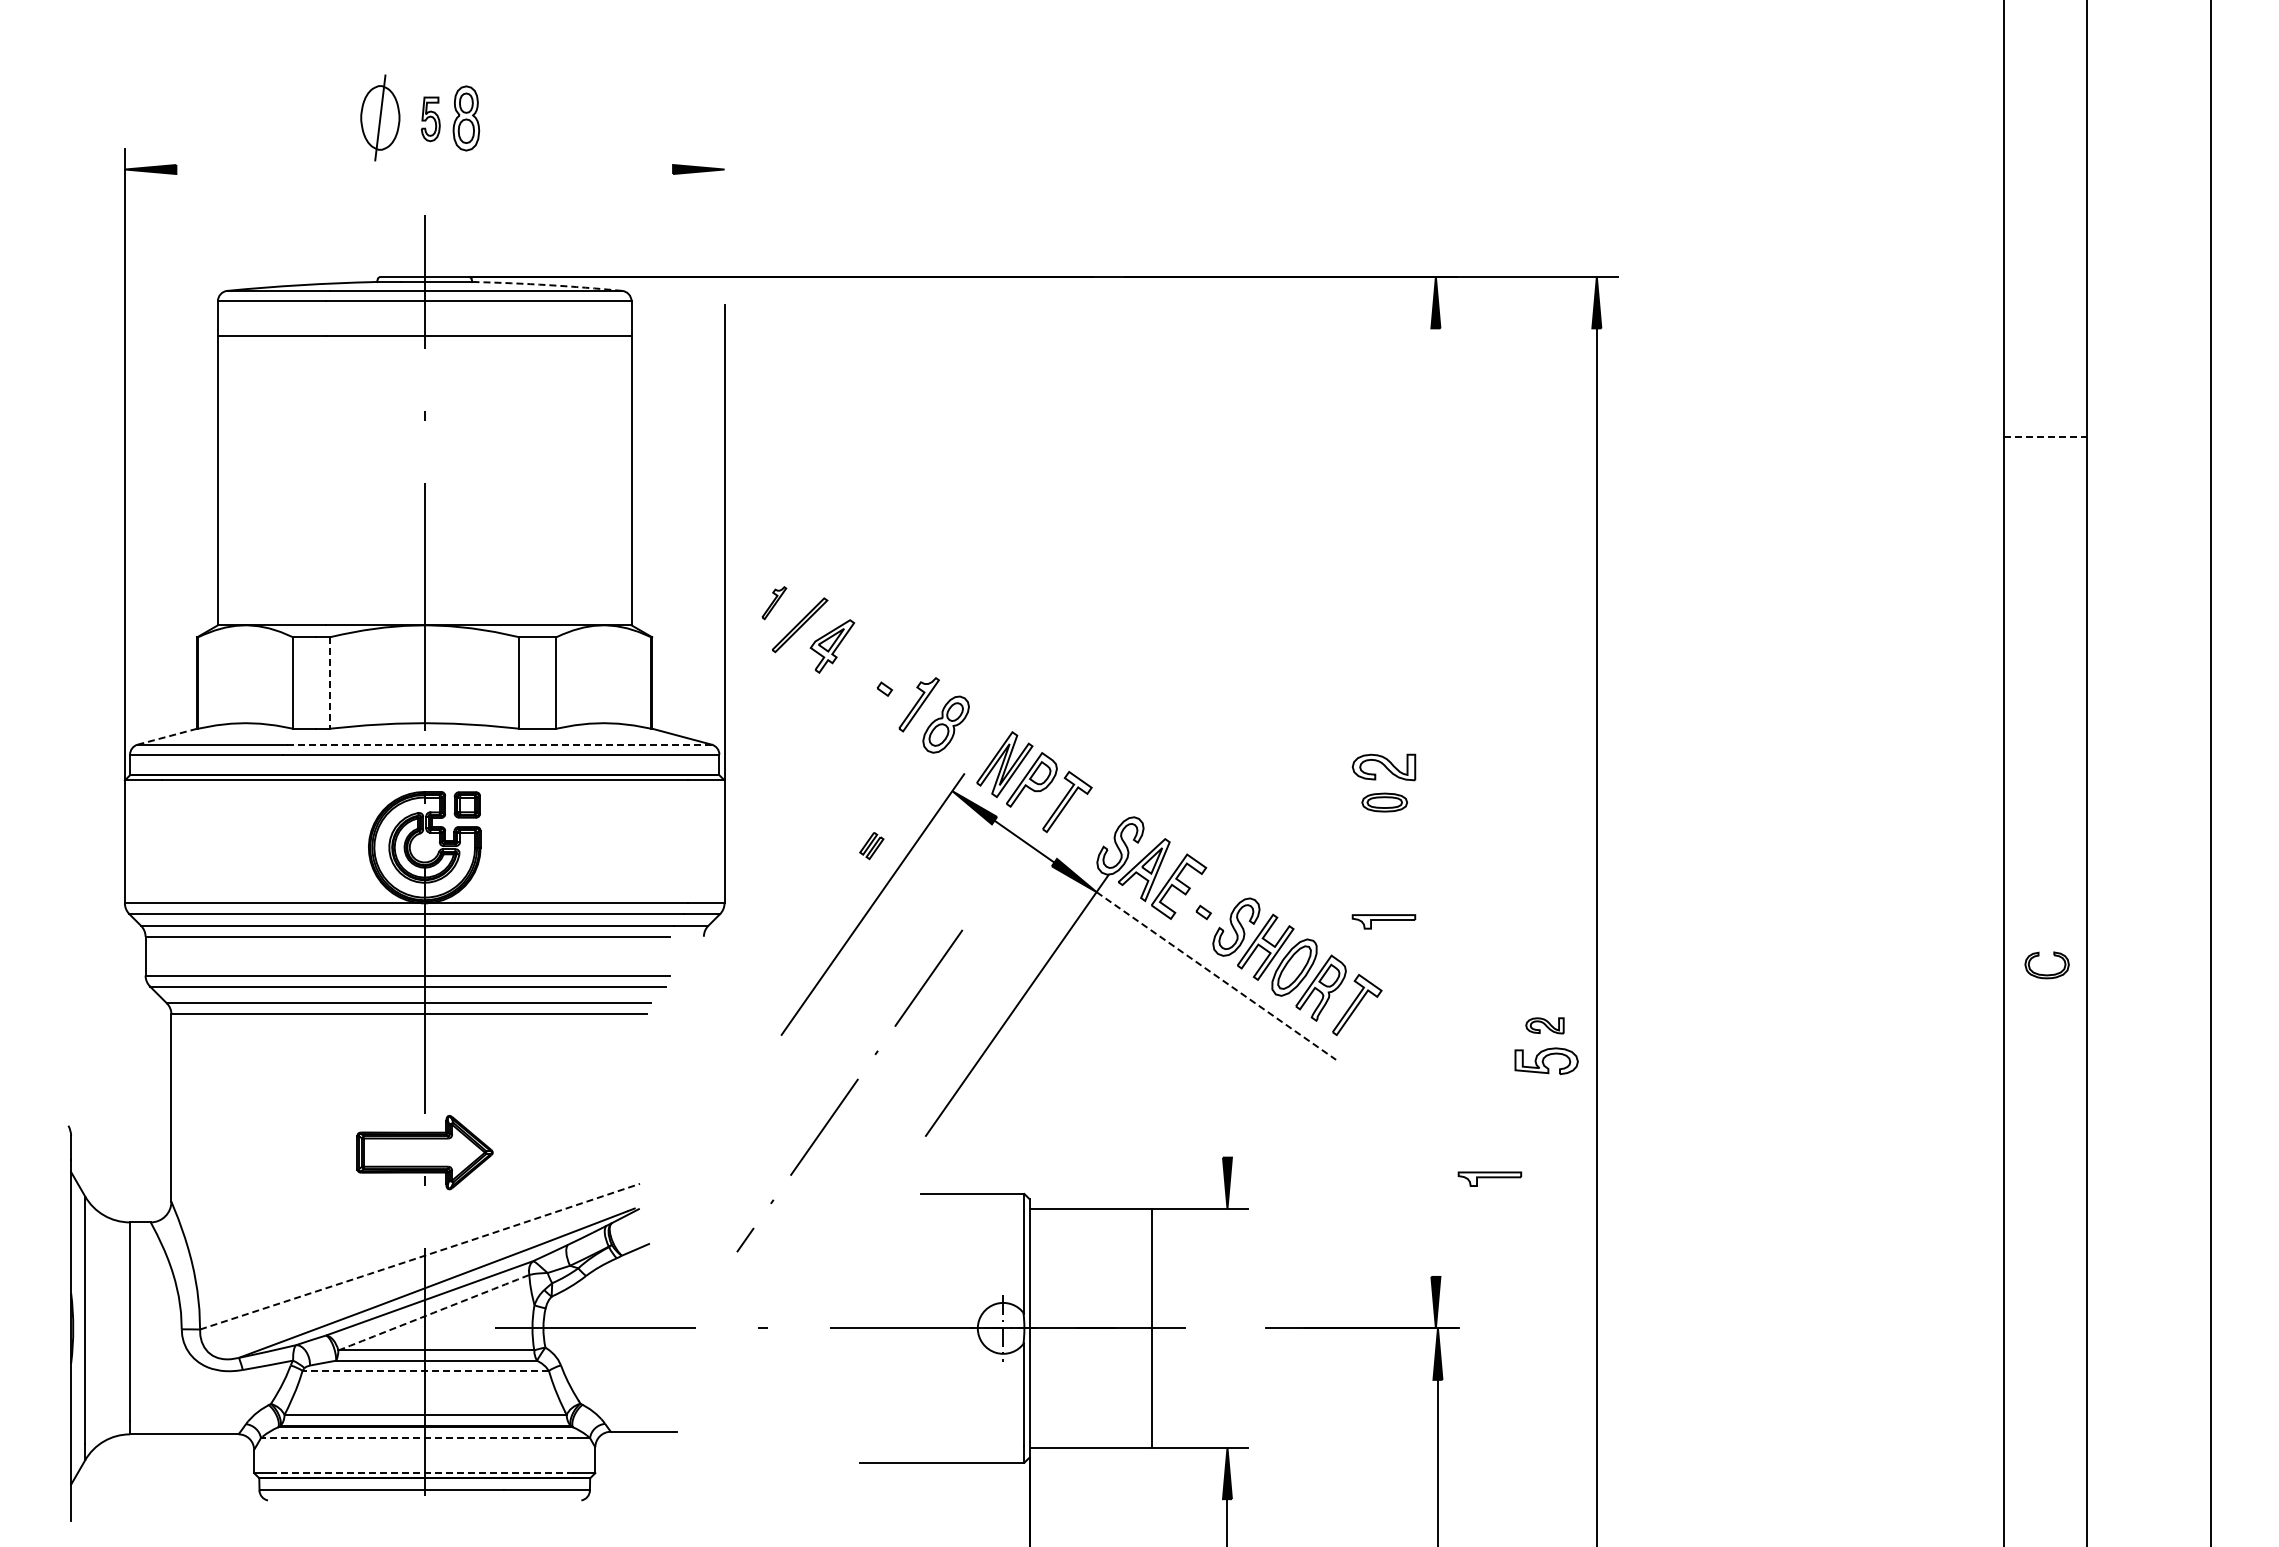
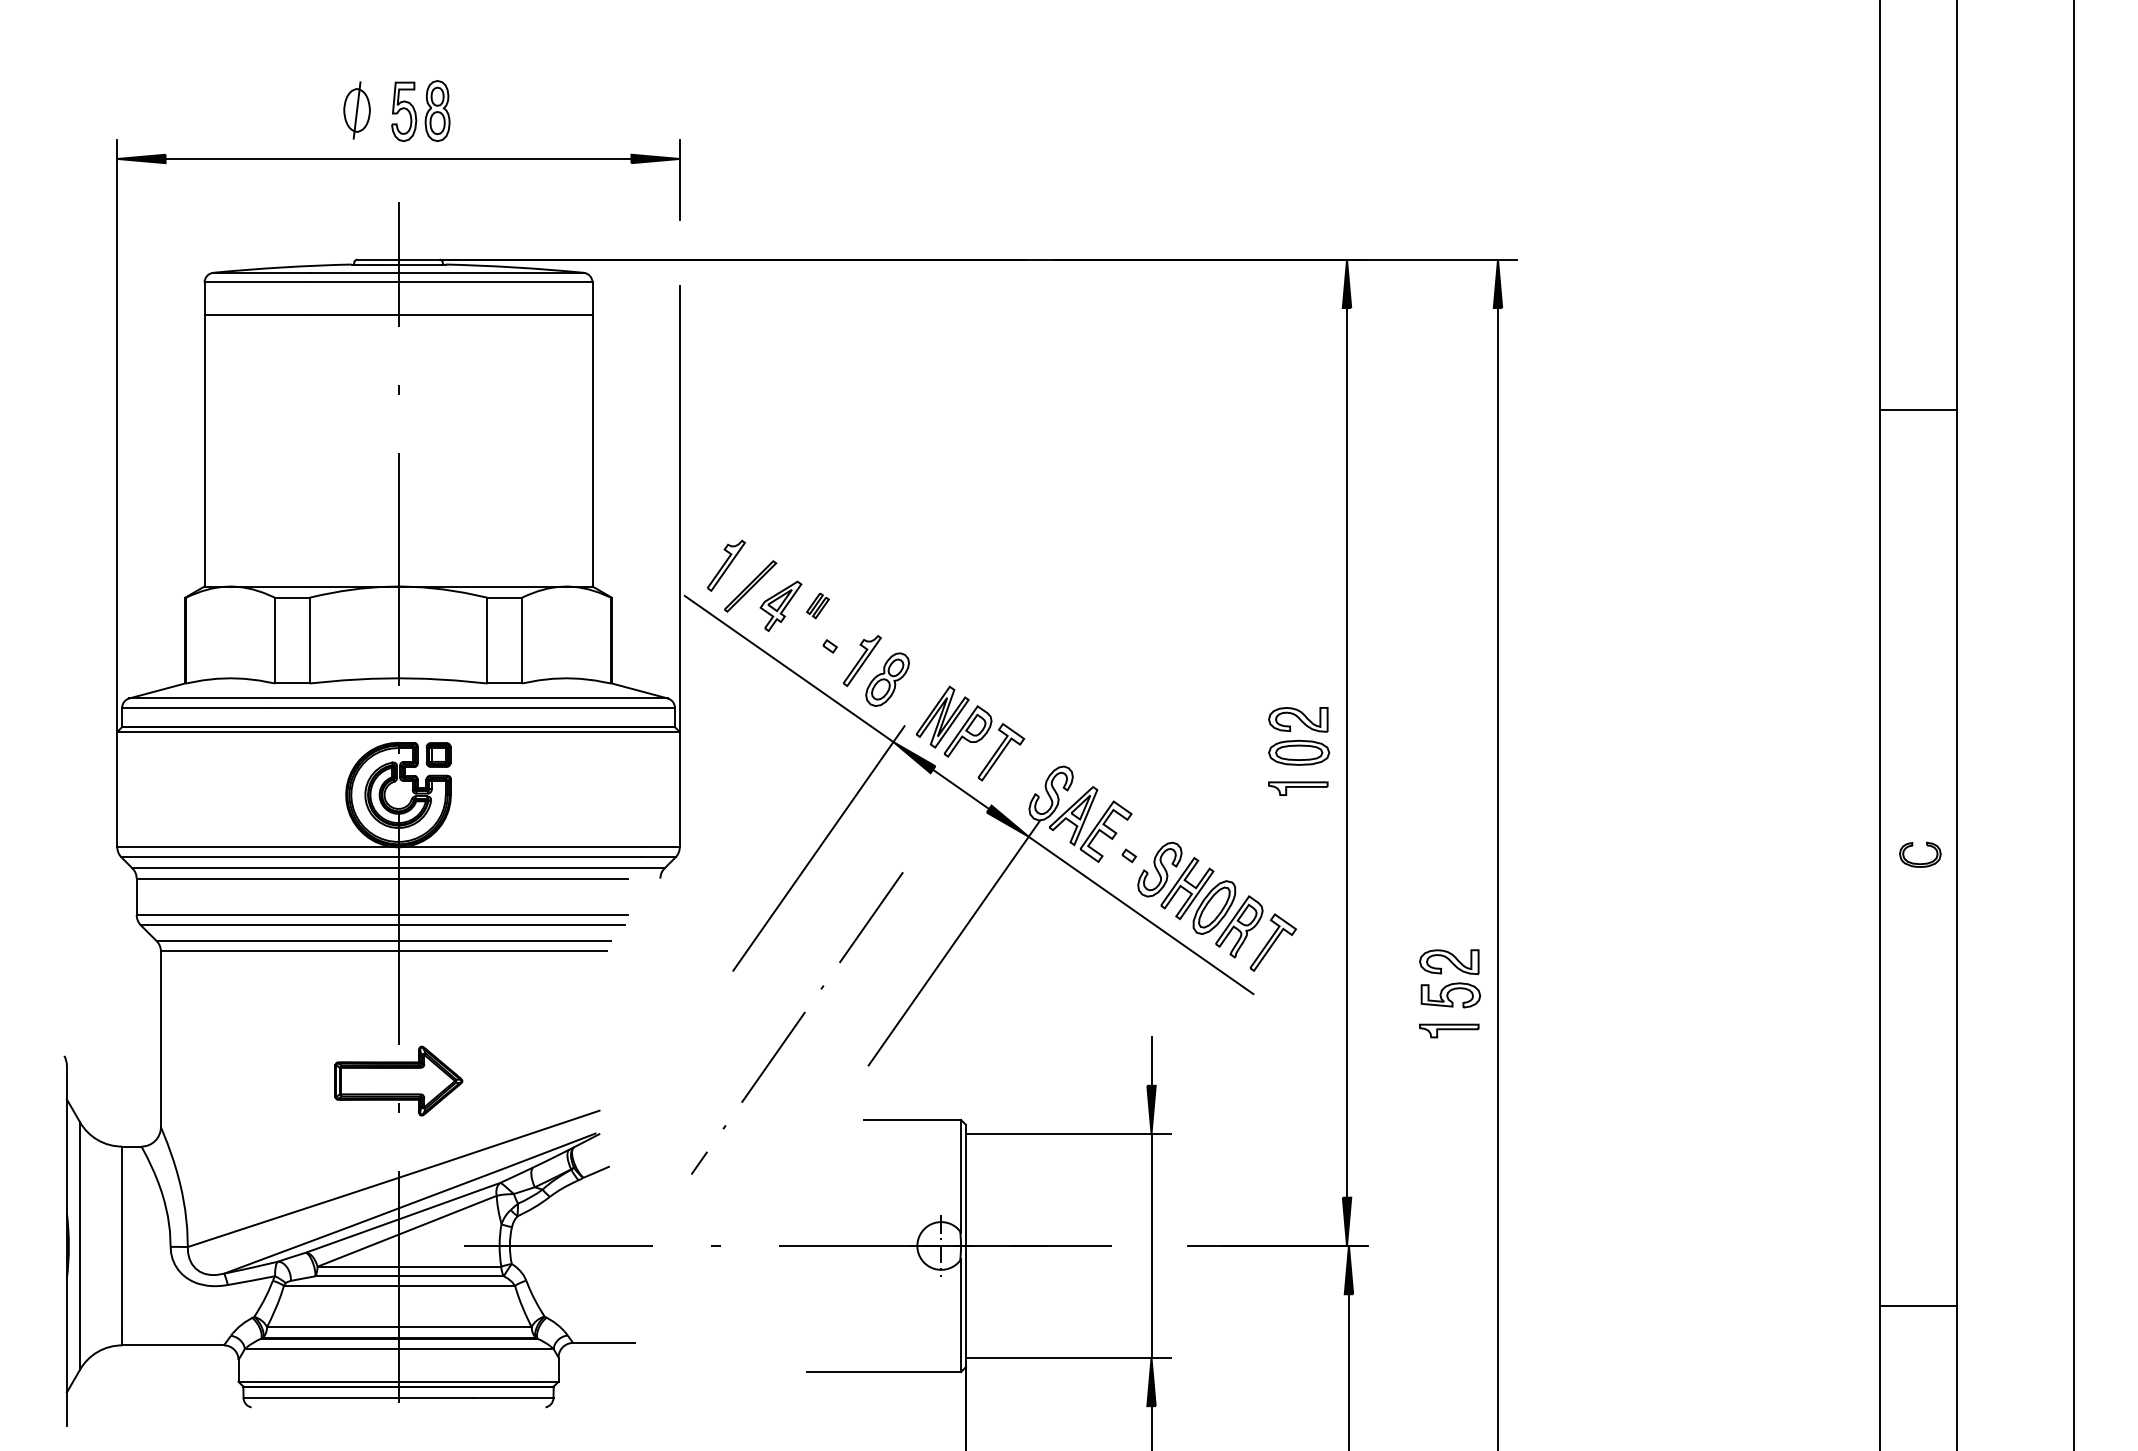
part: (380, 117) -> (357, 110), size x0.71
part: (430, 119) -> (403, 112), size x1.43
line: (424, 169) -> (398, 158), added
line: (724, 191) -> (679, 179), added
arc: (548, 285) -> (514, 267), dashed -> solid
line: (2045, 437) -> (1918, 410), dashed -> solid
part: (774, 602) -> (726, 565), size x1.67
line: (329, 682) -> (309, 640), dashed -> solid
line: (840, 713) -> (788, 669), added
line: (167, 736) -> (157, 690), dashed -> solid
line: (499, 744) -> (468, 698), dashed -> solid
part: (1384, 802) -> (1298, 752), size x1.43
line: (1435, 802) -> (1346, 752), added
part: (871, 846) -> (817, 606), moved
part: (1383, 921) -> (1297, 788), moved
part: (2046, 974) -> (1919, 863), moved
line: (1216, 976) -> (1141, 915), dashed -> solid
part: (1544, 1025) -> (1448, 961), size x1.67
line: (1227, 1131) -> (1151, 1061), added
part: (1489, 1178) -> (1448, 1030), moved
line: (420, 1257) -> (394, 1179), dashed -> solid
arc: (433, 1312) -> (406, 1231), dashed -> solid
line: (1152, 1328) -> (1151, 1246), moved
line: (425, 1370) -> (399, 1285), dashed -> solid
line: (2044, 1392) -> (1917, 1306), added
line: (417, 1438) -> (391, 1349), dashed -> solid
line: (424, 1473) -> (398, 1382), dashed -> solid

